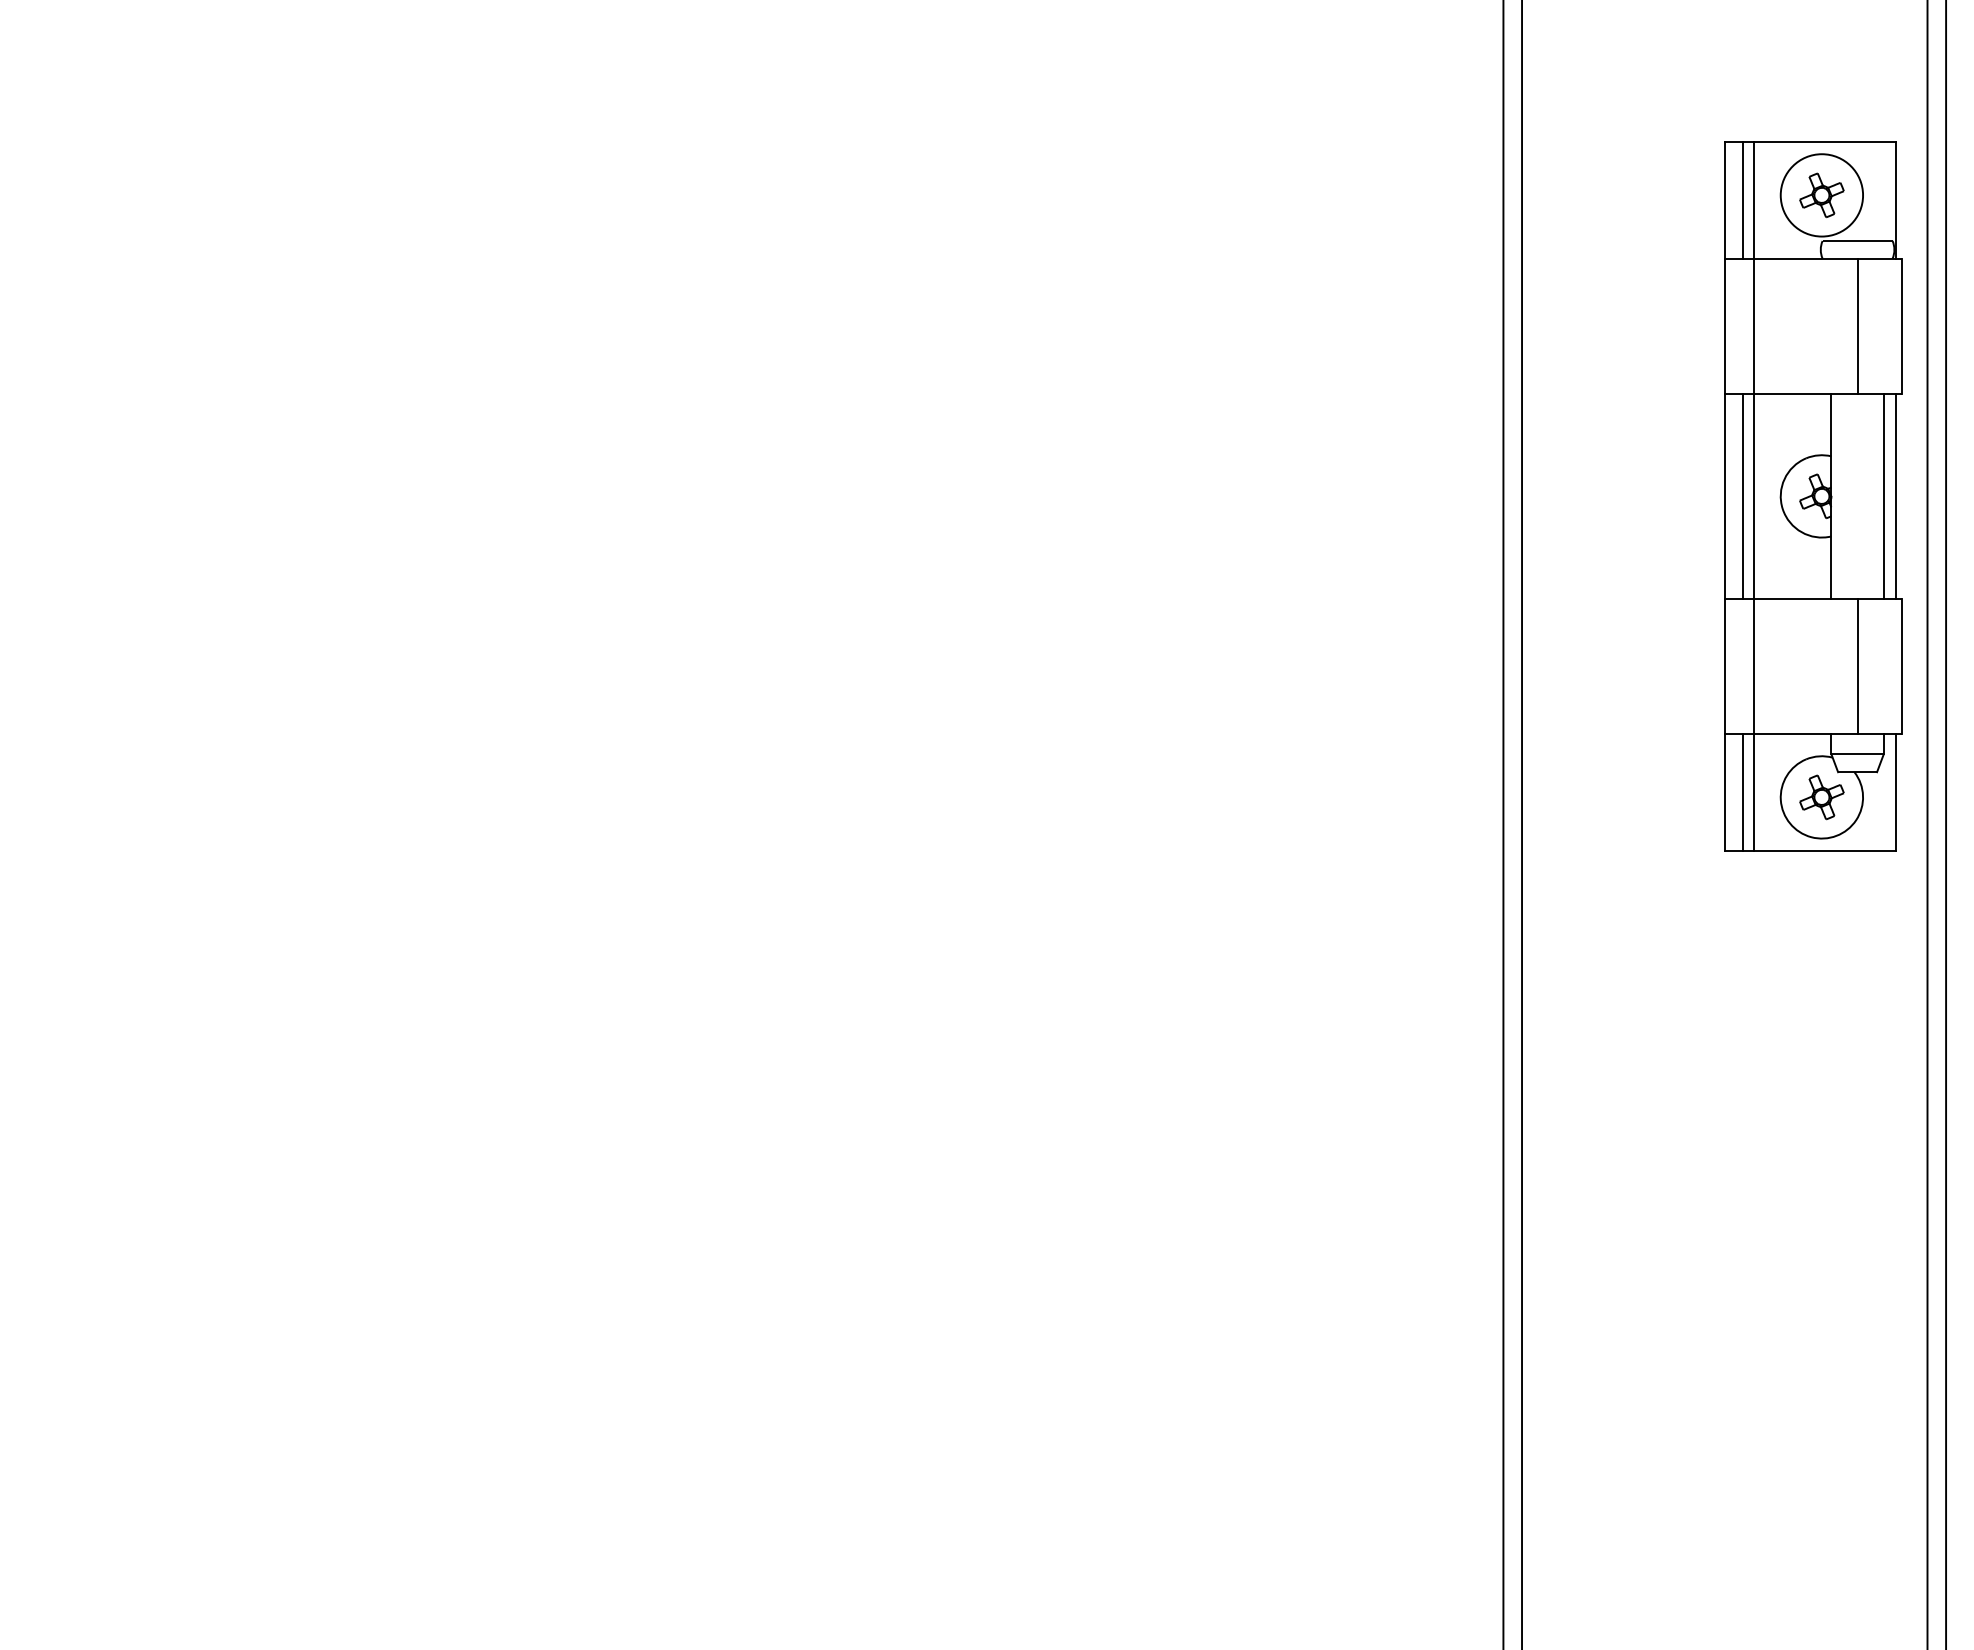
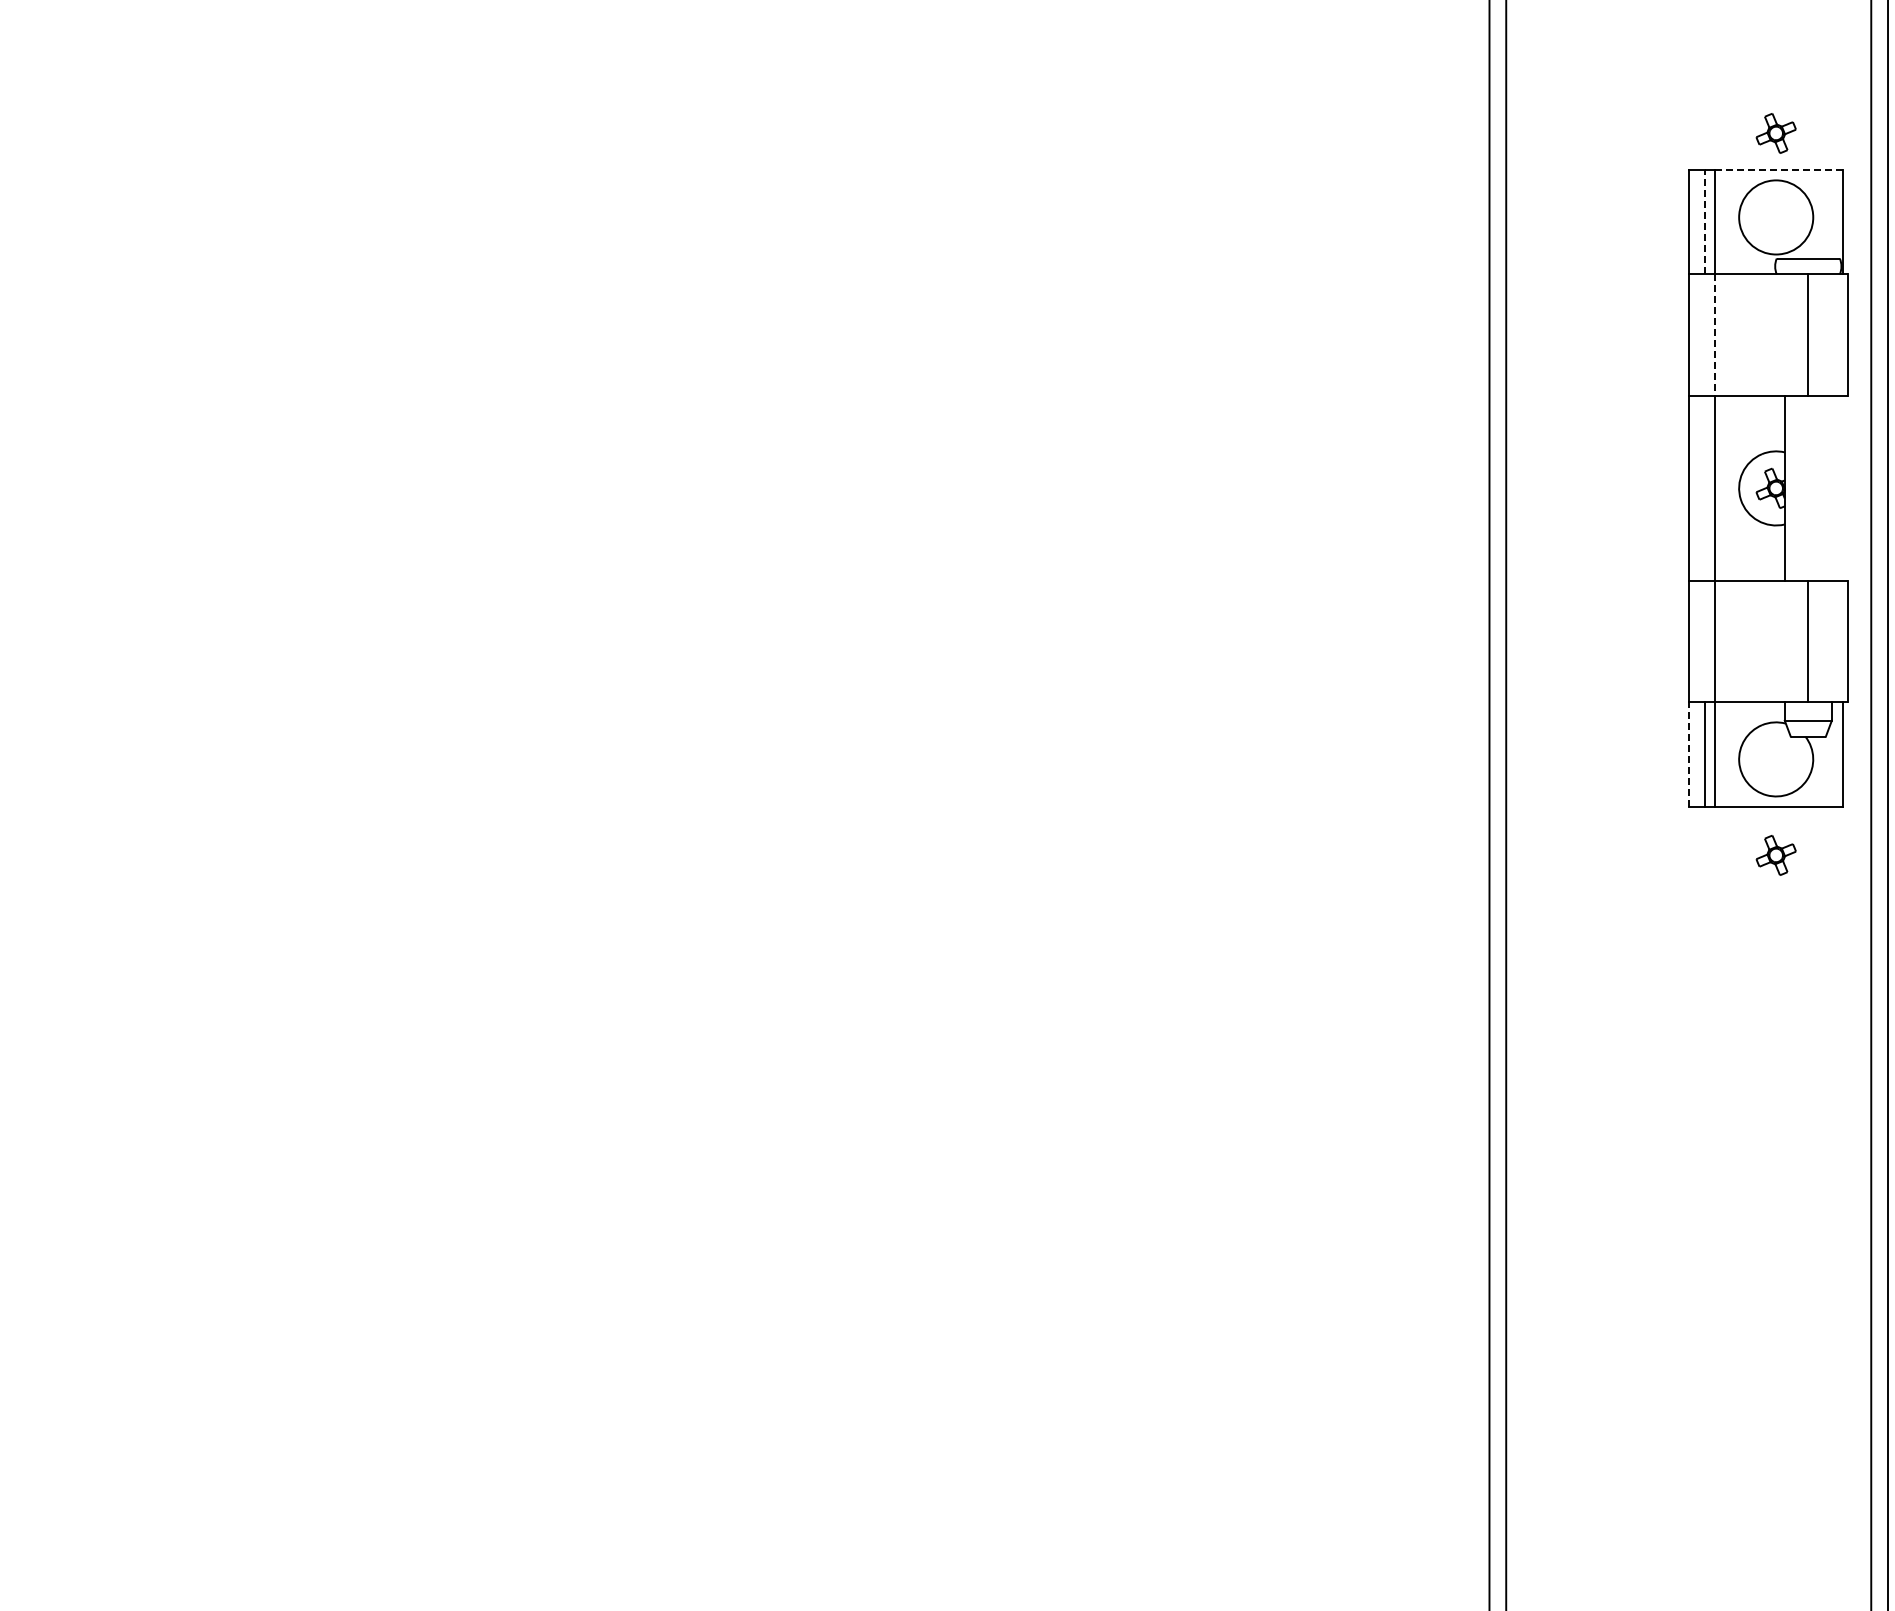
line: (1824, 142) -> (1778, 169), solid -> dashed
part: (1821, 195) -> (1775, 133), moved
line: (1742, 199) -> (1704, 221), solid -> dashed
line: (1754, 326) -> (1715, 335), solid -> dashed
line: (1742, 495) -> (1704, 487), removed
line: (1883, 495) -> (1831, 487), removed
line: (1895, 495) -> (1842, 487), removed
line: (1724, 791) -> (1688, 754), solid -> dashed
part: (1821, 797) -> (1775, 855), moved

